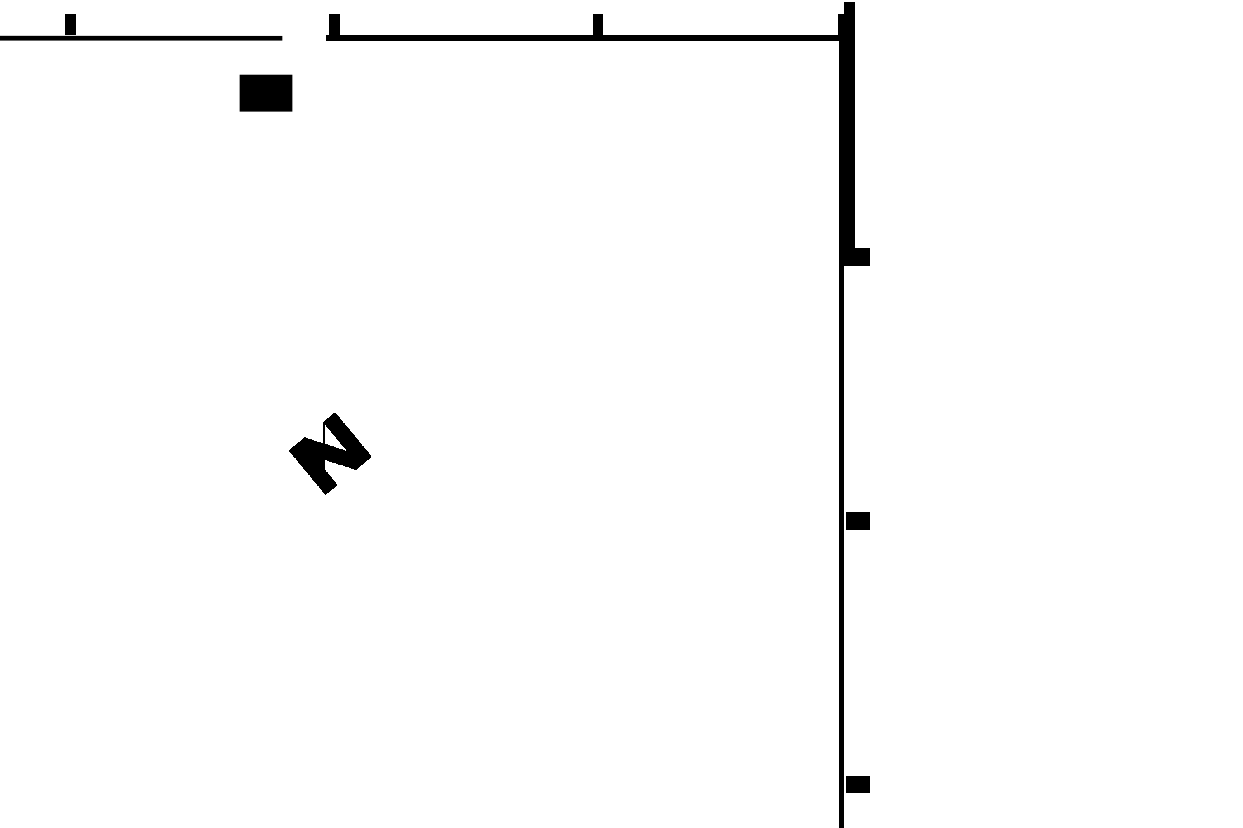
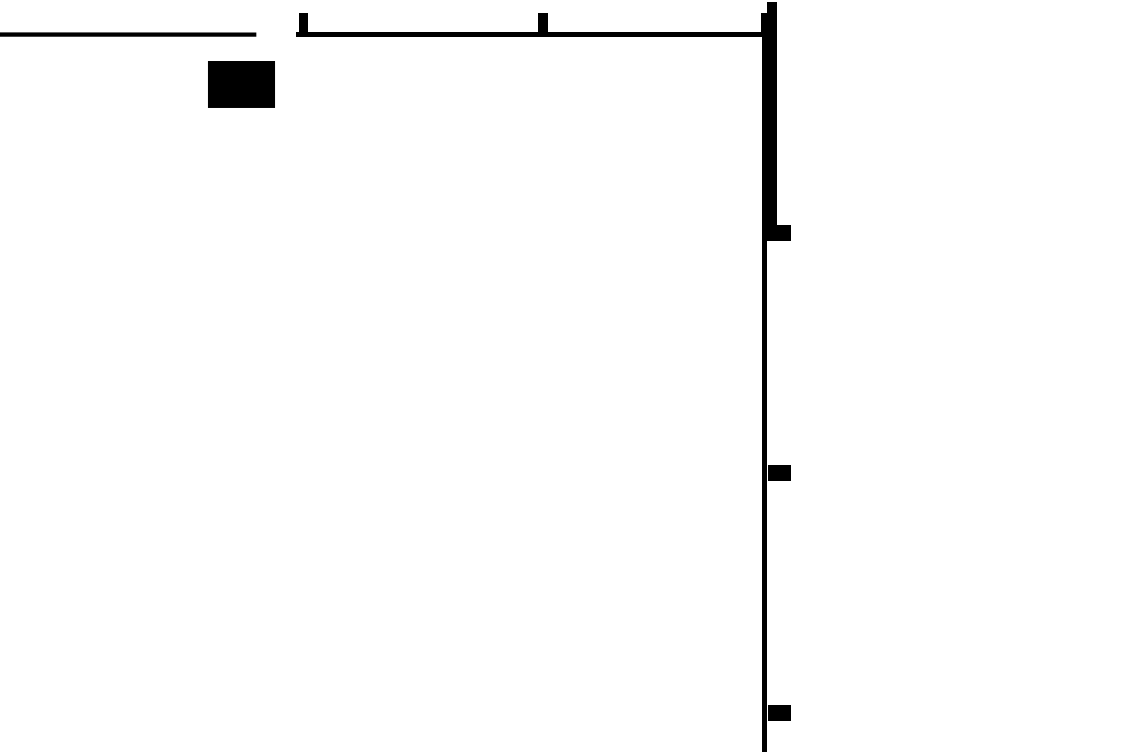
fill: (70, 23) -> (63, 21), removed
part: (266, 93) -> (241, 84), size x1.4
part: (329, 454) -> (299, 412), size x0.7

